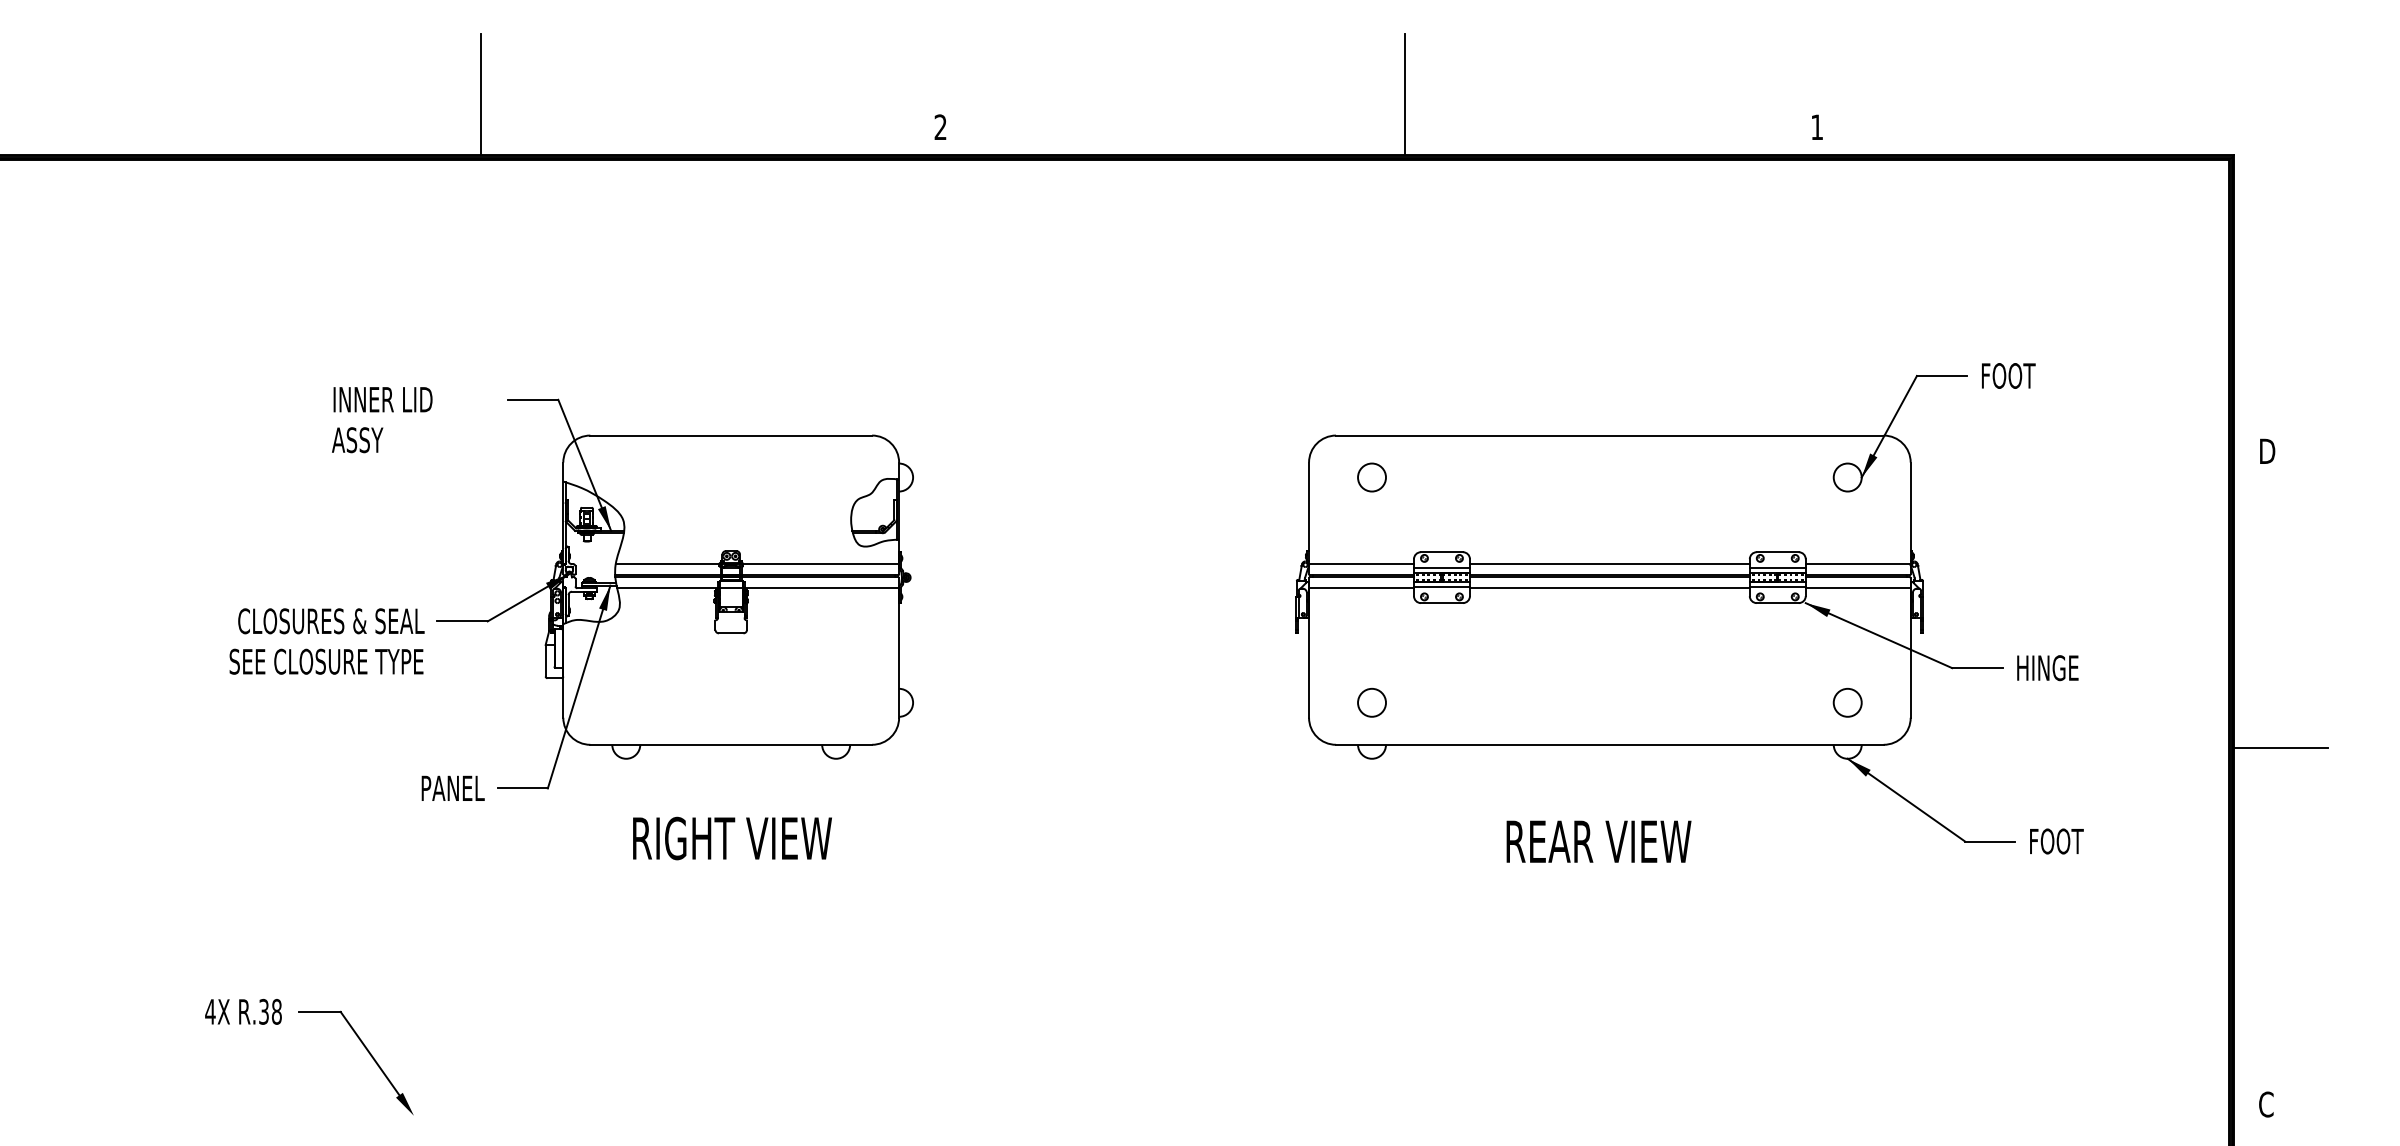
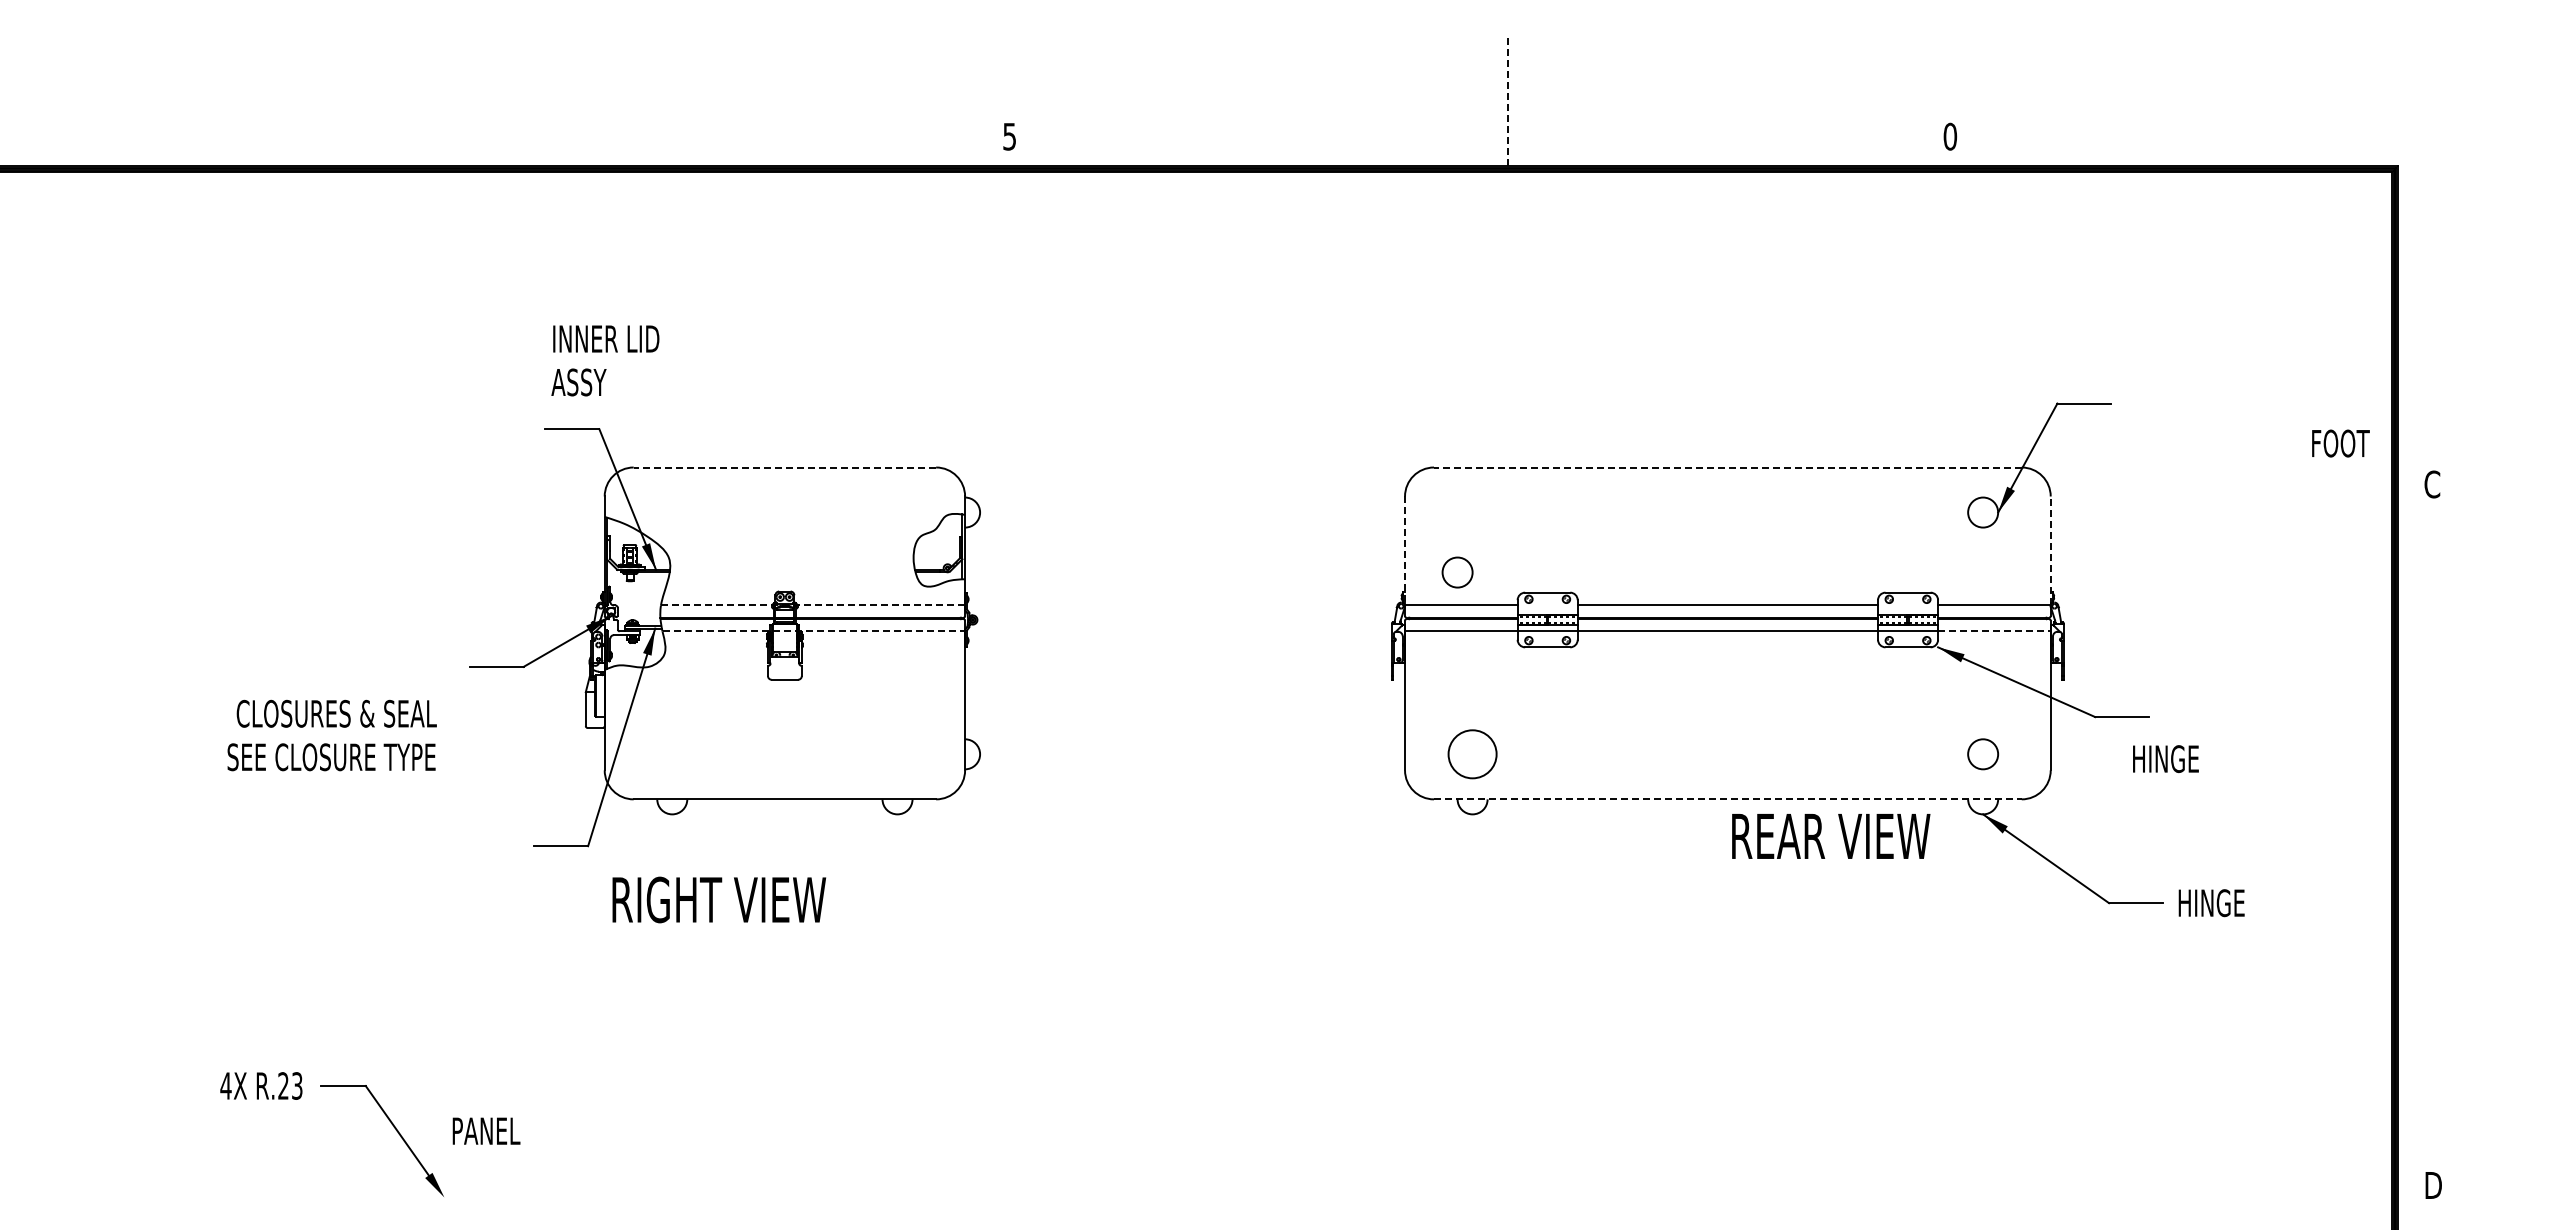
line: (481, 94) -> (516, 101), removed
line: (1404, 94) -> (1507, 101), solid -> dashed
text: (940, 127) -> (1009, 136), 2 -> 5
text: (1817, 127) -> (1950, 136), 1 -> 0
text: (2008, 375) -> (2340, 443), moved
text: (382, 419) -> (605, 360), moved
line: (730, 435) -> (784, 467), solid -> dashed
line: (1609, 435) -> (1727, 467), solid -> dashed
text: (2266, 451) -> (2432, 484), D -> C
circle: (1371, 477) -> (1457, 572), moved
line: (1910, 512) -> (2050, 550), solid -> dashed
line: (1309, 513) -> (1405, 551), solid -> dashed
line: (757, 564) -> (813, 605), solid -> dashed
line: (1441, 567) -> (1547, 609), removed
line: (1778, 567) -> (1908, 609), removed
line: (758, 588) -> (814, 631), solid -> dashed
line: (1858, 588) -> (1994, 631), solid -> dashed
text: (326, 641) -> (331, 735), moved
text: (2047, 667) -> (2165, 758), moved
circle: (1371, 702) -> (1472, 754), size x1.6
line: (1609, 744) -> (1727, 799), solid -> dashed
line: (2280, 747) -> (2447, 802), removed
text: (453, 787) -> (486, 1130), moved
text: (732, 838) -> (719, 899), moved
text: (1599, 841) -> (1831, 836), moved
text: (2061, 841) -> (2212, 903), FOOT -> HINGE
text: (270, 1011) -> (290, 1085), R.38 -> R.23
text: (2266, 1104) -> (2432, 1185), C -> D

